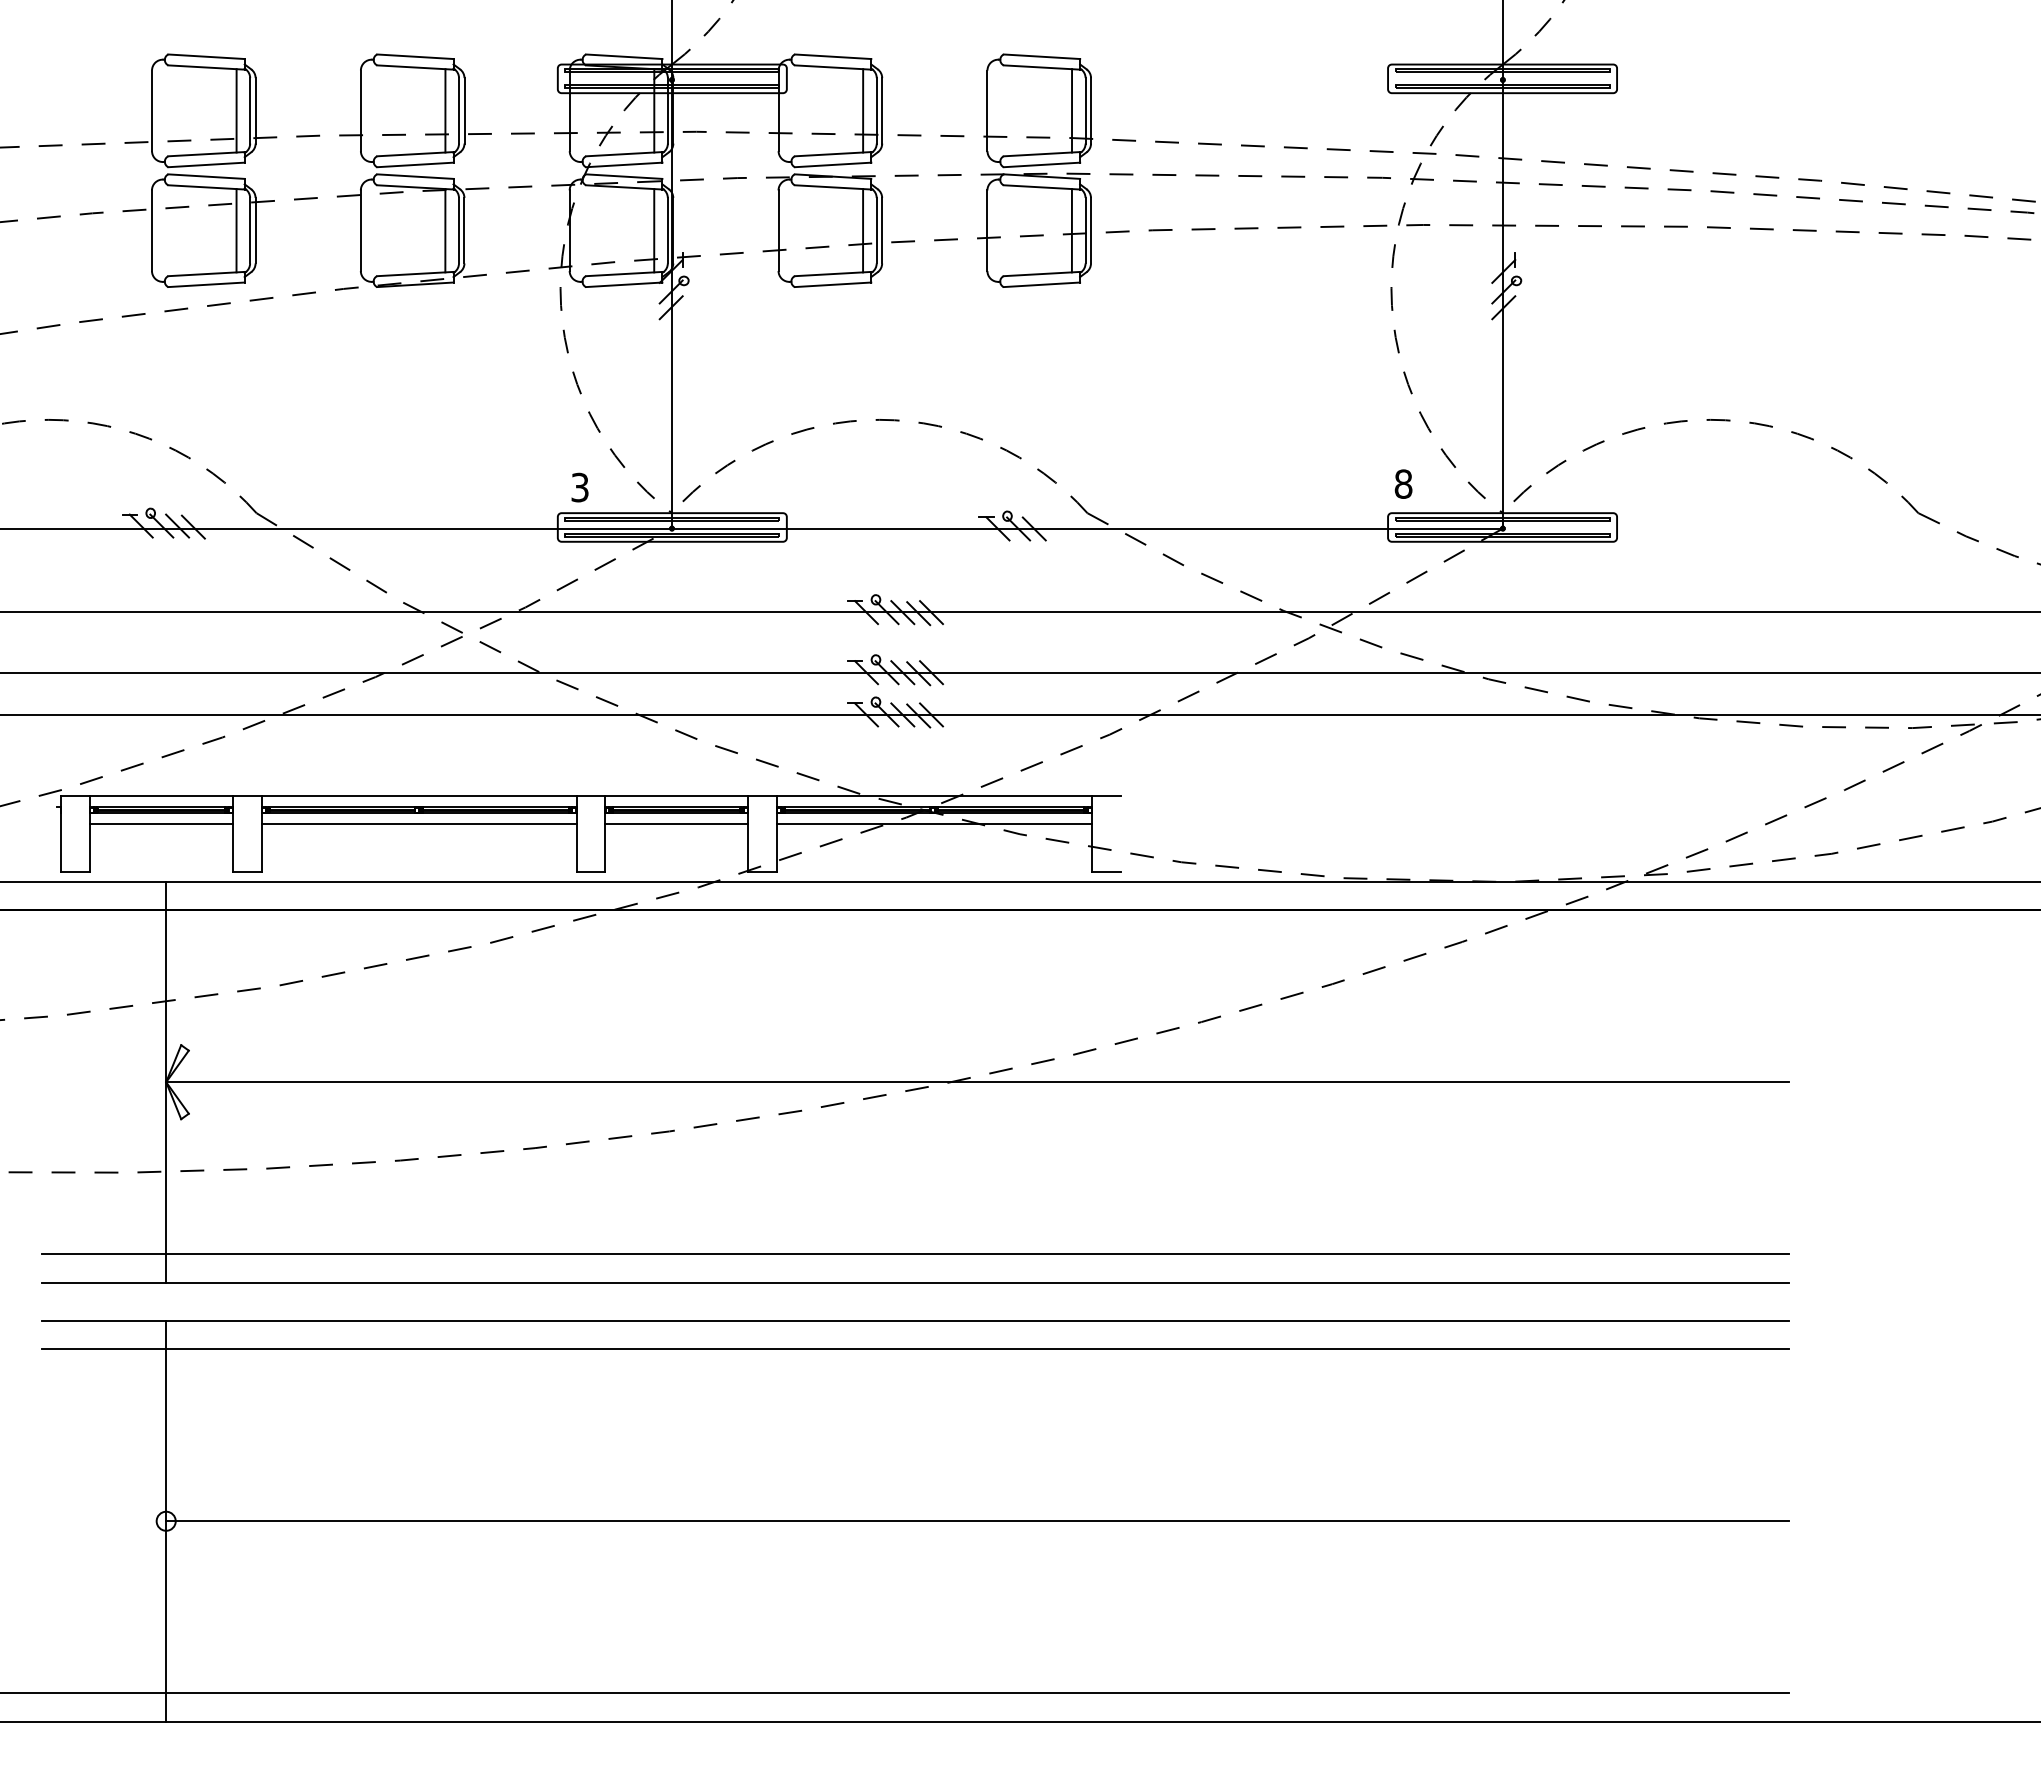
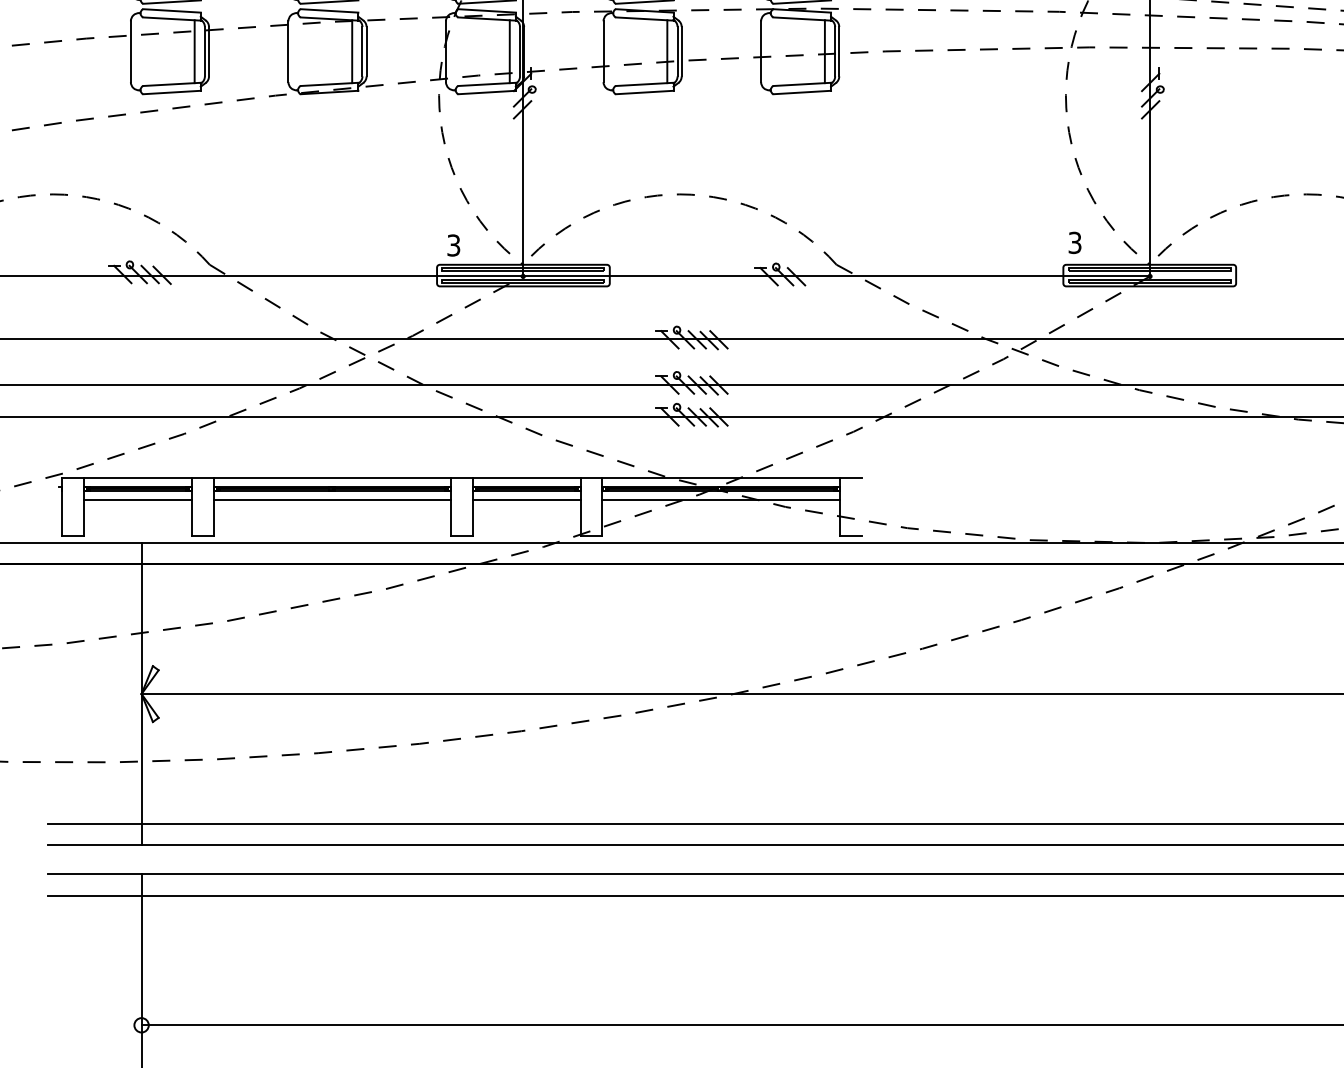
text: (1403, 483) -> (1075, 242), 8 -> 3

